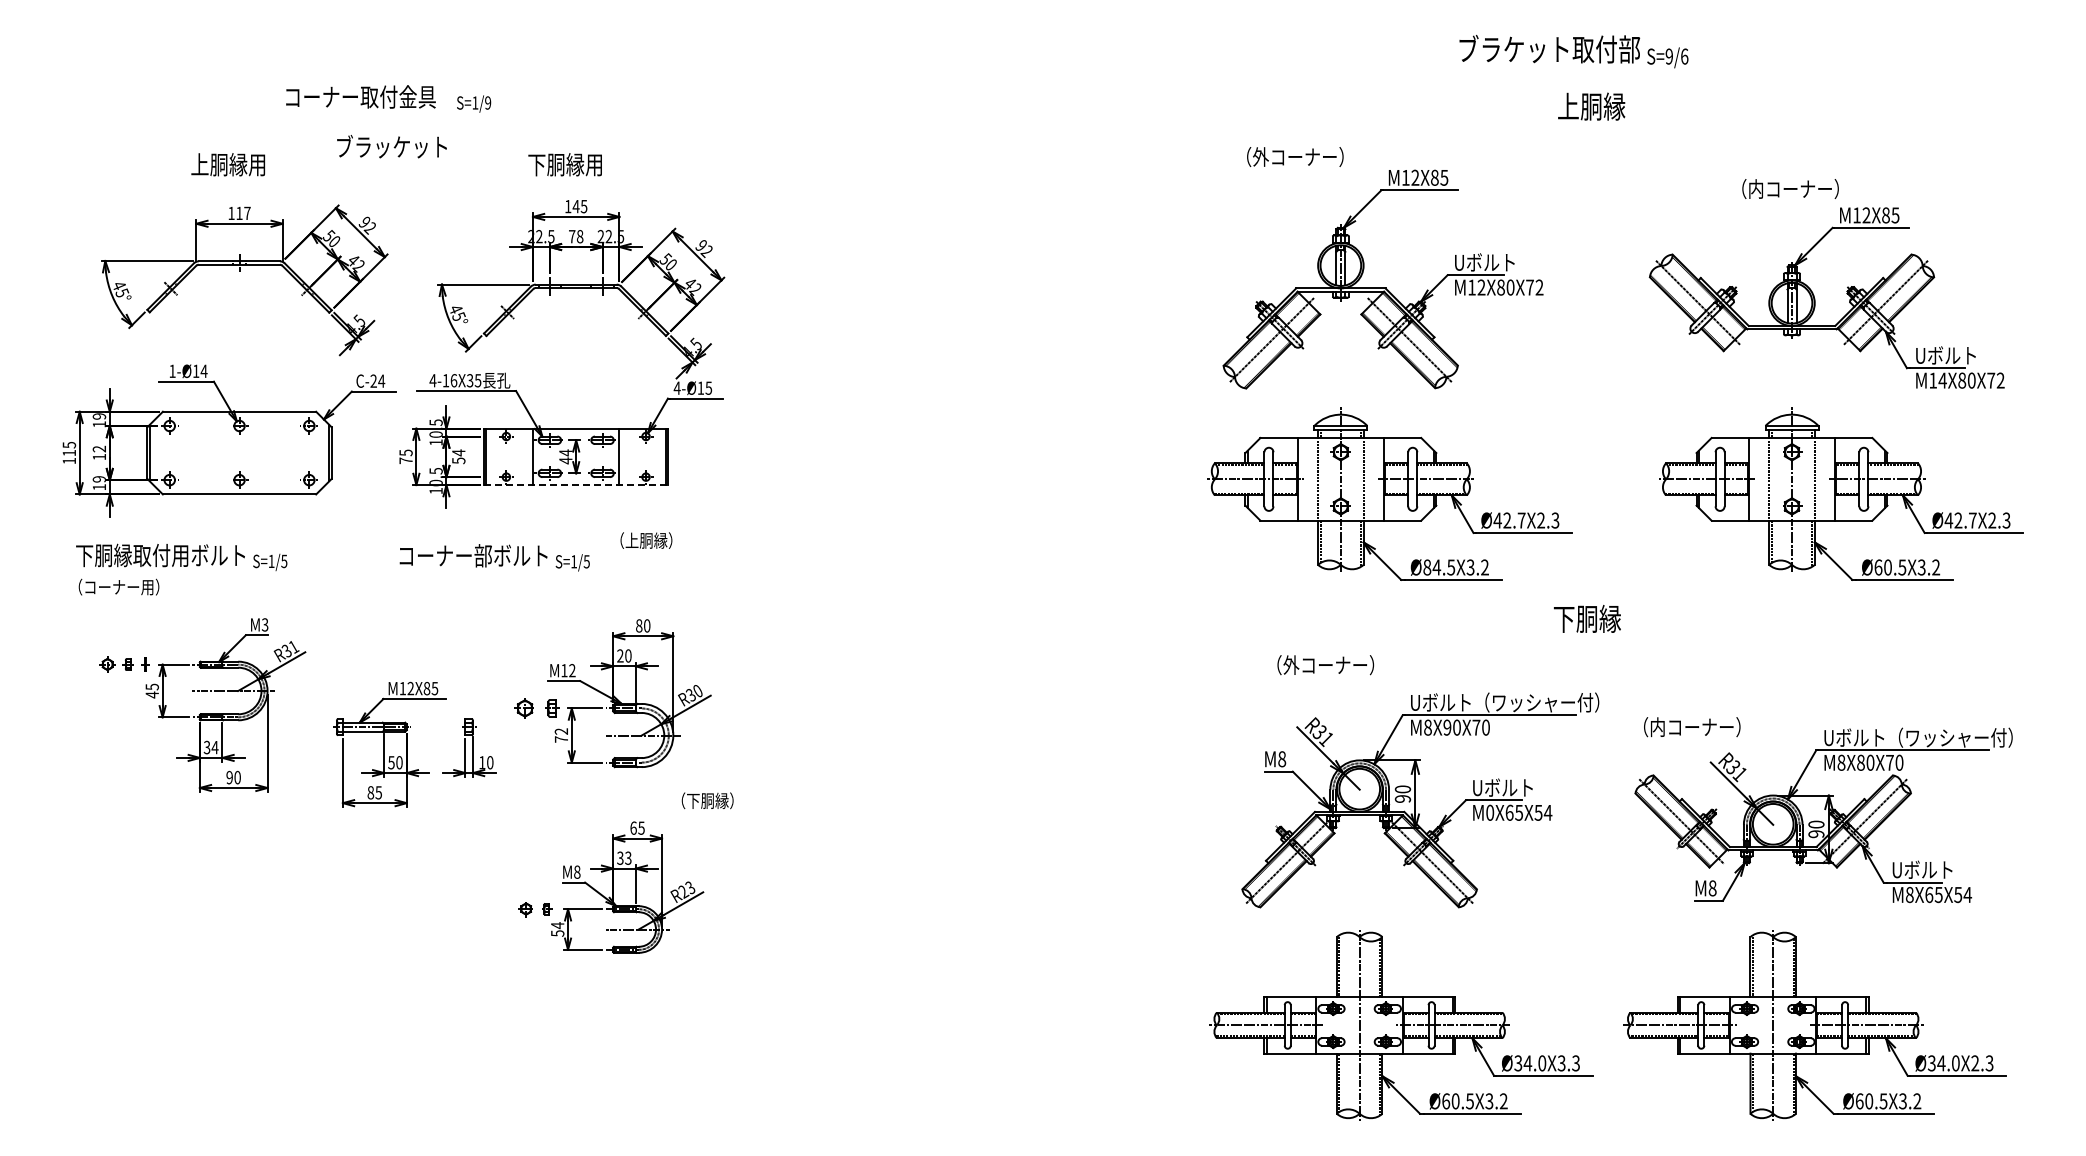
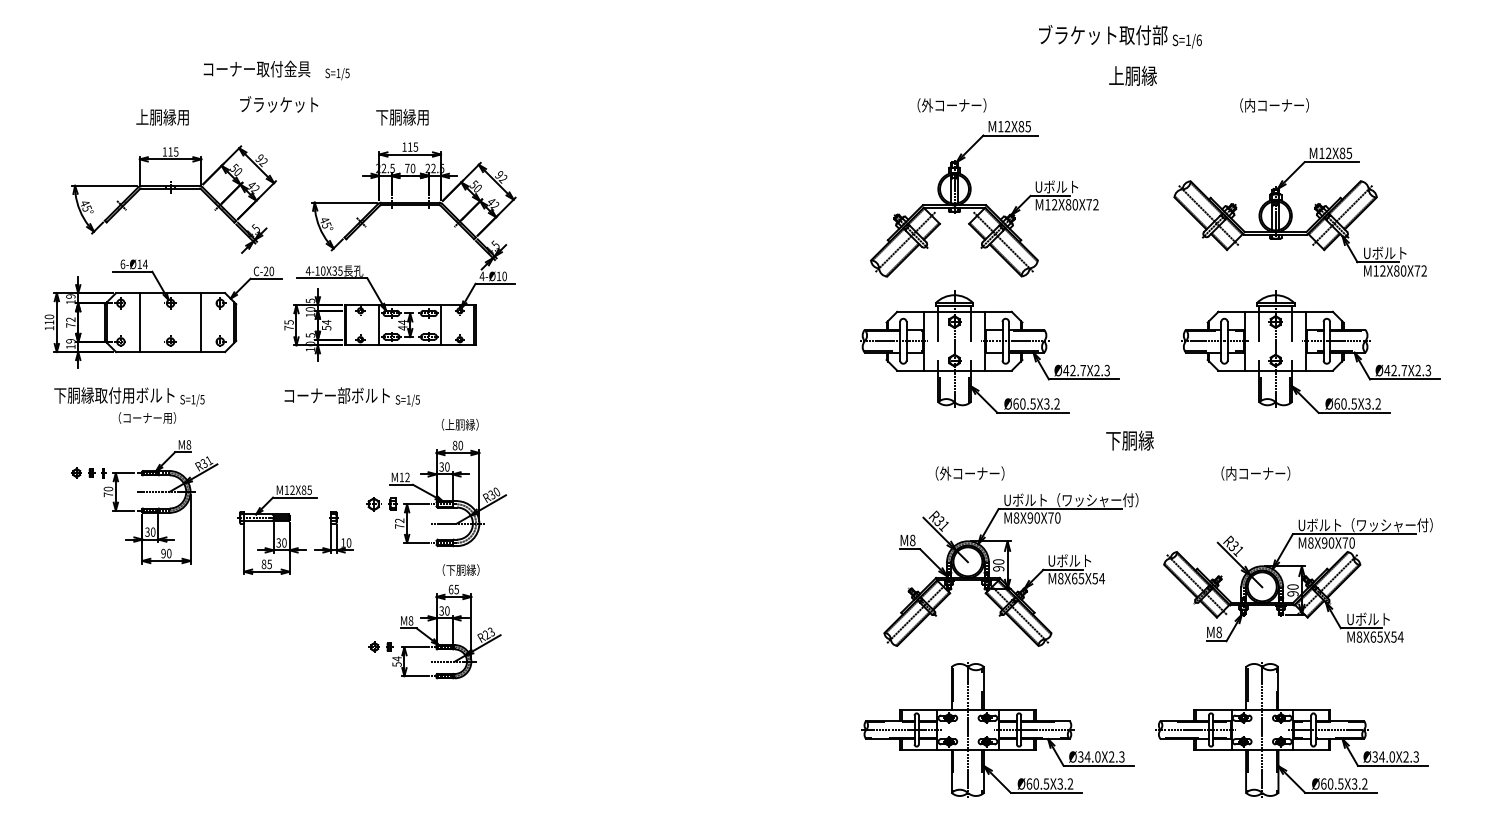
text: (1668, 56) -> (1187, 40), S=9/6 -> S=1/6
text: (488, 102) -> (347, 73), S=1/9 -> S=1/5
text: (1295, 156) -> (952, 105), moved
text: (1790, 188) -> (1274, 105), moved
text: (575, 206) -> (409, 147), 145 -> 115
text: (247, 213) -> (176, 152), 117 -> 115
text: (580, 236) -> (413, 168), 78 -> 70
text: (172, 370) -> (122, 263), 1-Ø14 -> 6-Ø14
text: (381, 380) -> (271, 270), C-24 -> C-20
text: (453, 380) -> (322, 270), 4-16X35 -> 4-10X35
text: (1942, 380) -> (1382, 270), M14X80X72 -> M12X80X72
text: (708, 387) -> (504, 275), 4-Ø15 -> 4-Ø10
text: (68, 444) -> (48, 316), 115 -> 110
line: (196, 452) -> (139, 322), added
line: (282, 452) -> (201, 322), added
text: (98, 456) -> (70, 325), 12 -> 72
line: (576, 485) -> (410, 345), dashed -> solid
text: (646, 540) -> (460, 424), moved
text: (1432, 567) -> (1019, 404), Ø84.5X3.2 -> Ø60.5X3.2
text: (118, 586) -> (147, 417), moved
text: (264, 624) -> (188, 444), M3 -> M8
text: (620, 656) -> (441, 467), 20 -> 30
text: (1325, 665) -> (969, 473), moved
text: (151, 690) -> (107, 491), 45 -> 70
text: (1692, 727) -> (1256, 473), moved
text: (214, 747) -> (152, 532), 34 -> 30
text: (391, 762) -> (278, 542), 50 -> 30
text: (1860, 762) -> (1324, 542), M8X80X70 -> M8X90X70
text: (707, 800) -> (460, 569), moved
text: (1490, 812) -> (1061, 578), M0X65X54 -> M8X65X54
text: (628, 857) -> (447, 610), 33 -> 30
text: (1561, 1063) -> (1111, 757), Ø34.0X3.3 -> Ø34.0X2.3

